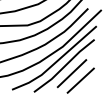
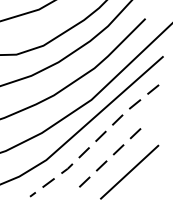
line: (64, 66) -> (94, 142), solid -> dashed
line: (72, 73) -> (111, 156), solid -> dashed

